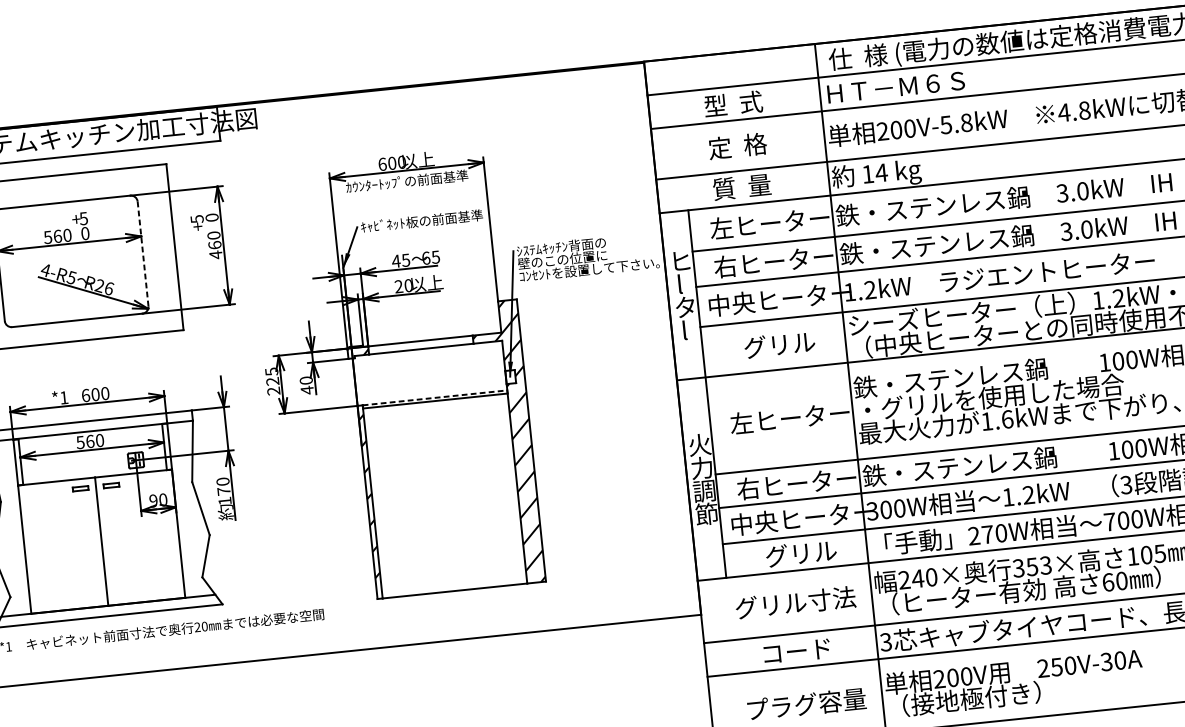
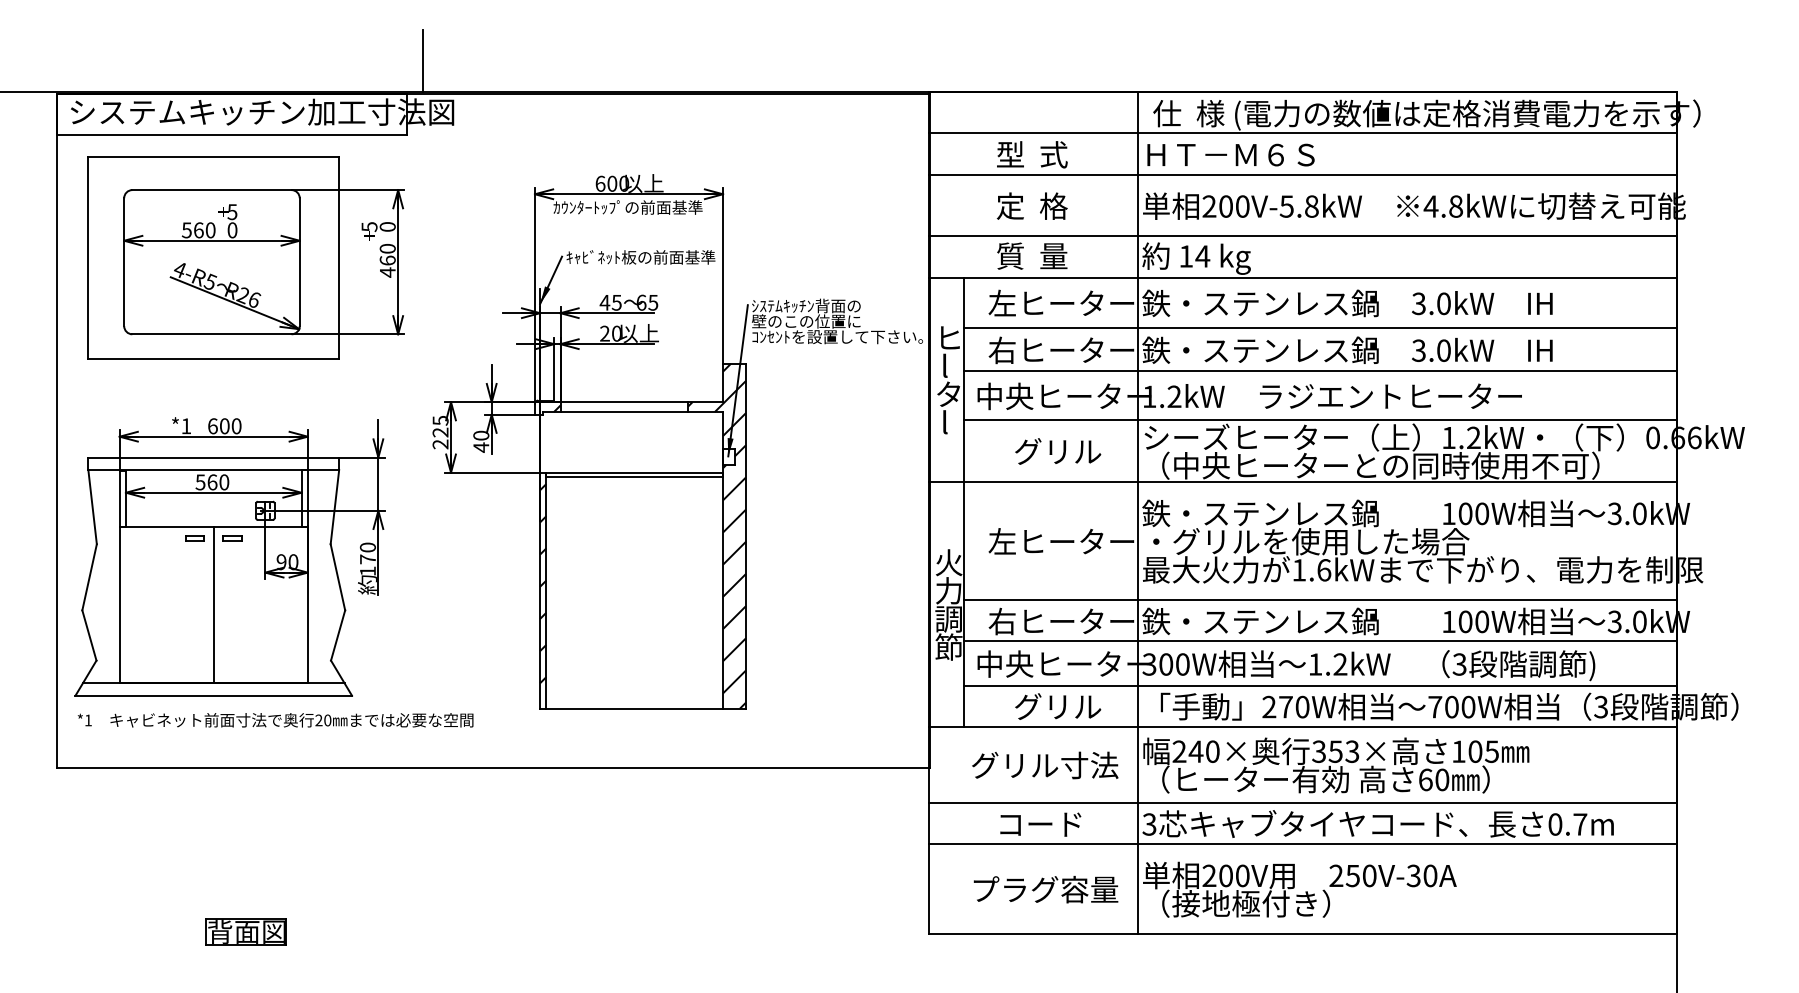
line: (227, 78) -> (423, 60), added
line: (142, 254) -> (299, 262), dashed -> solid
line: (435, 397) -> (635, 472), dashed -> solid

